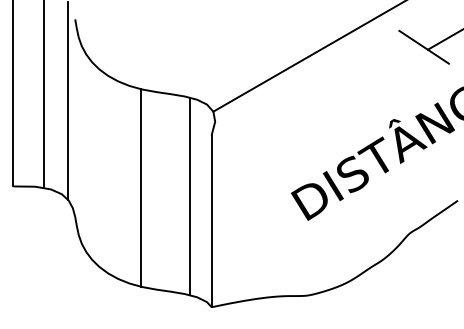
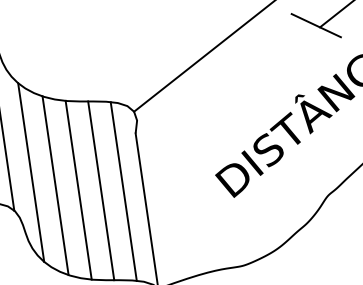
line: (92, 161) -> (31, 172), added
line: (116, 179) -> (55, 185), added
line: (165, 191) -> (101, 190), added

